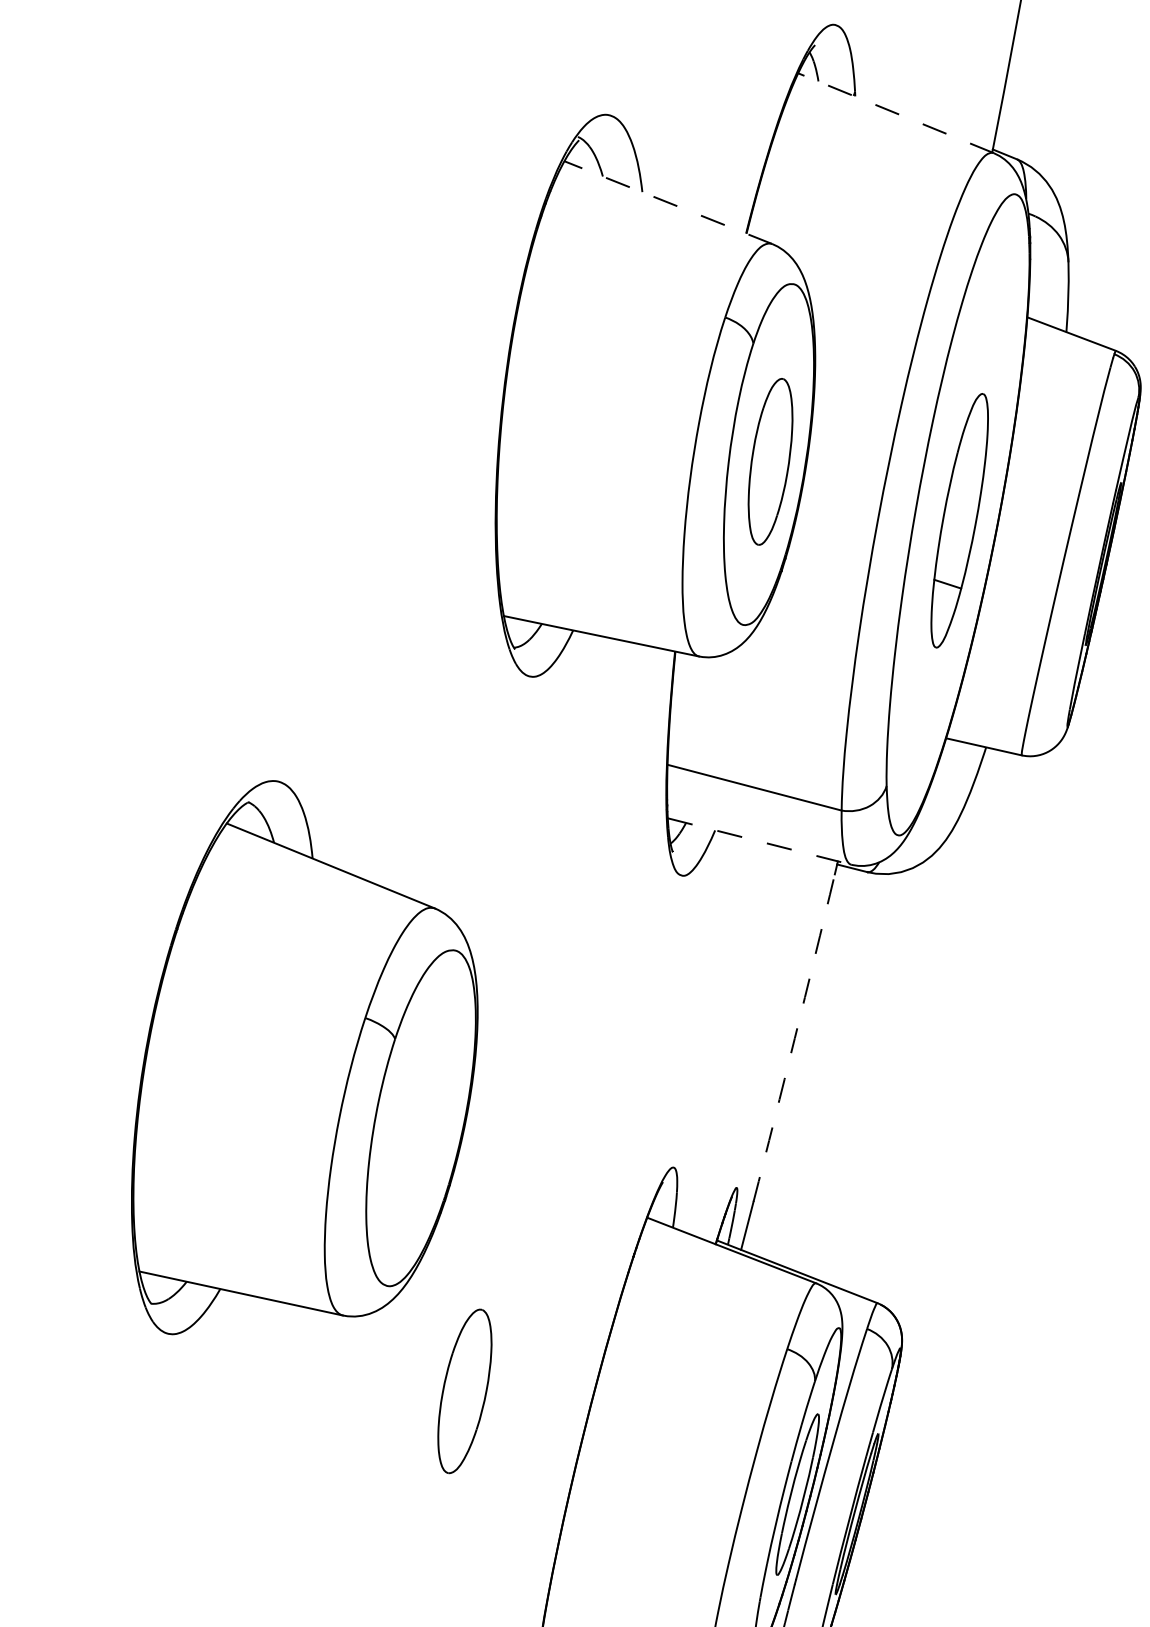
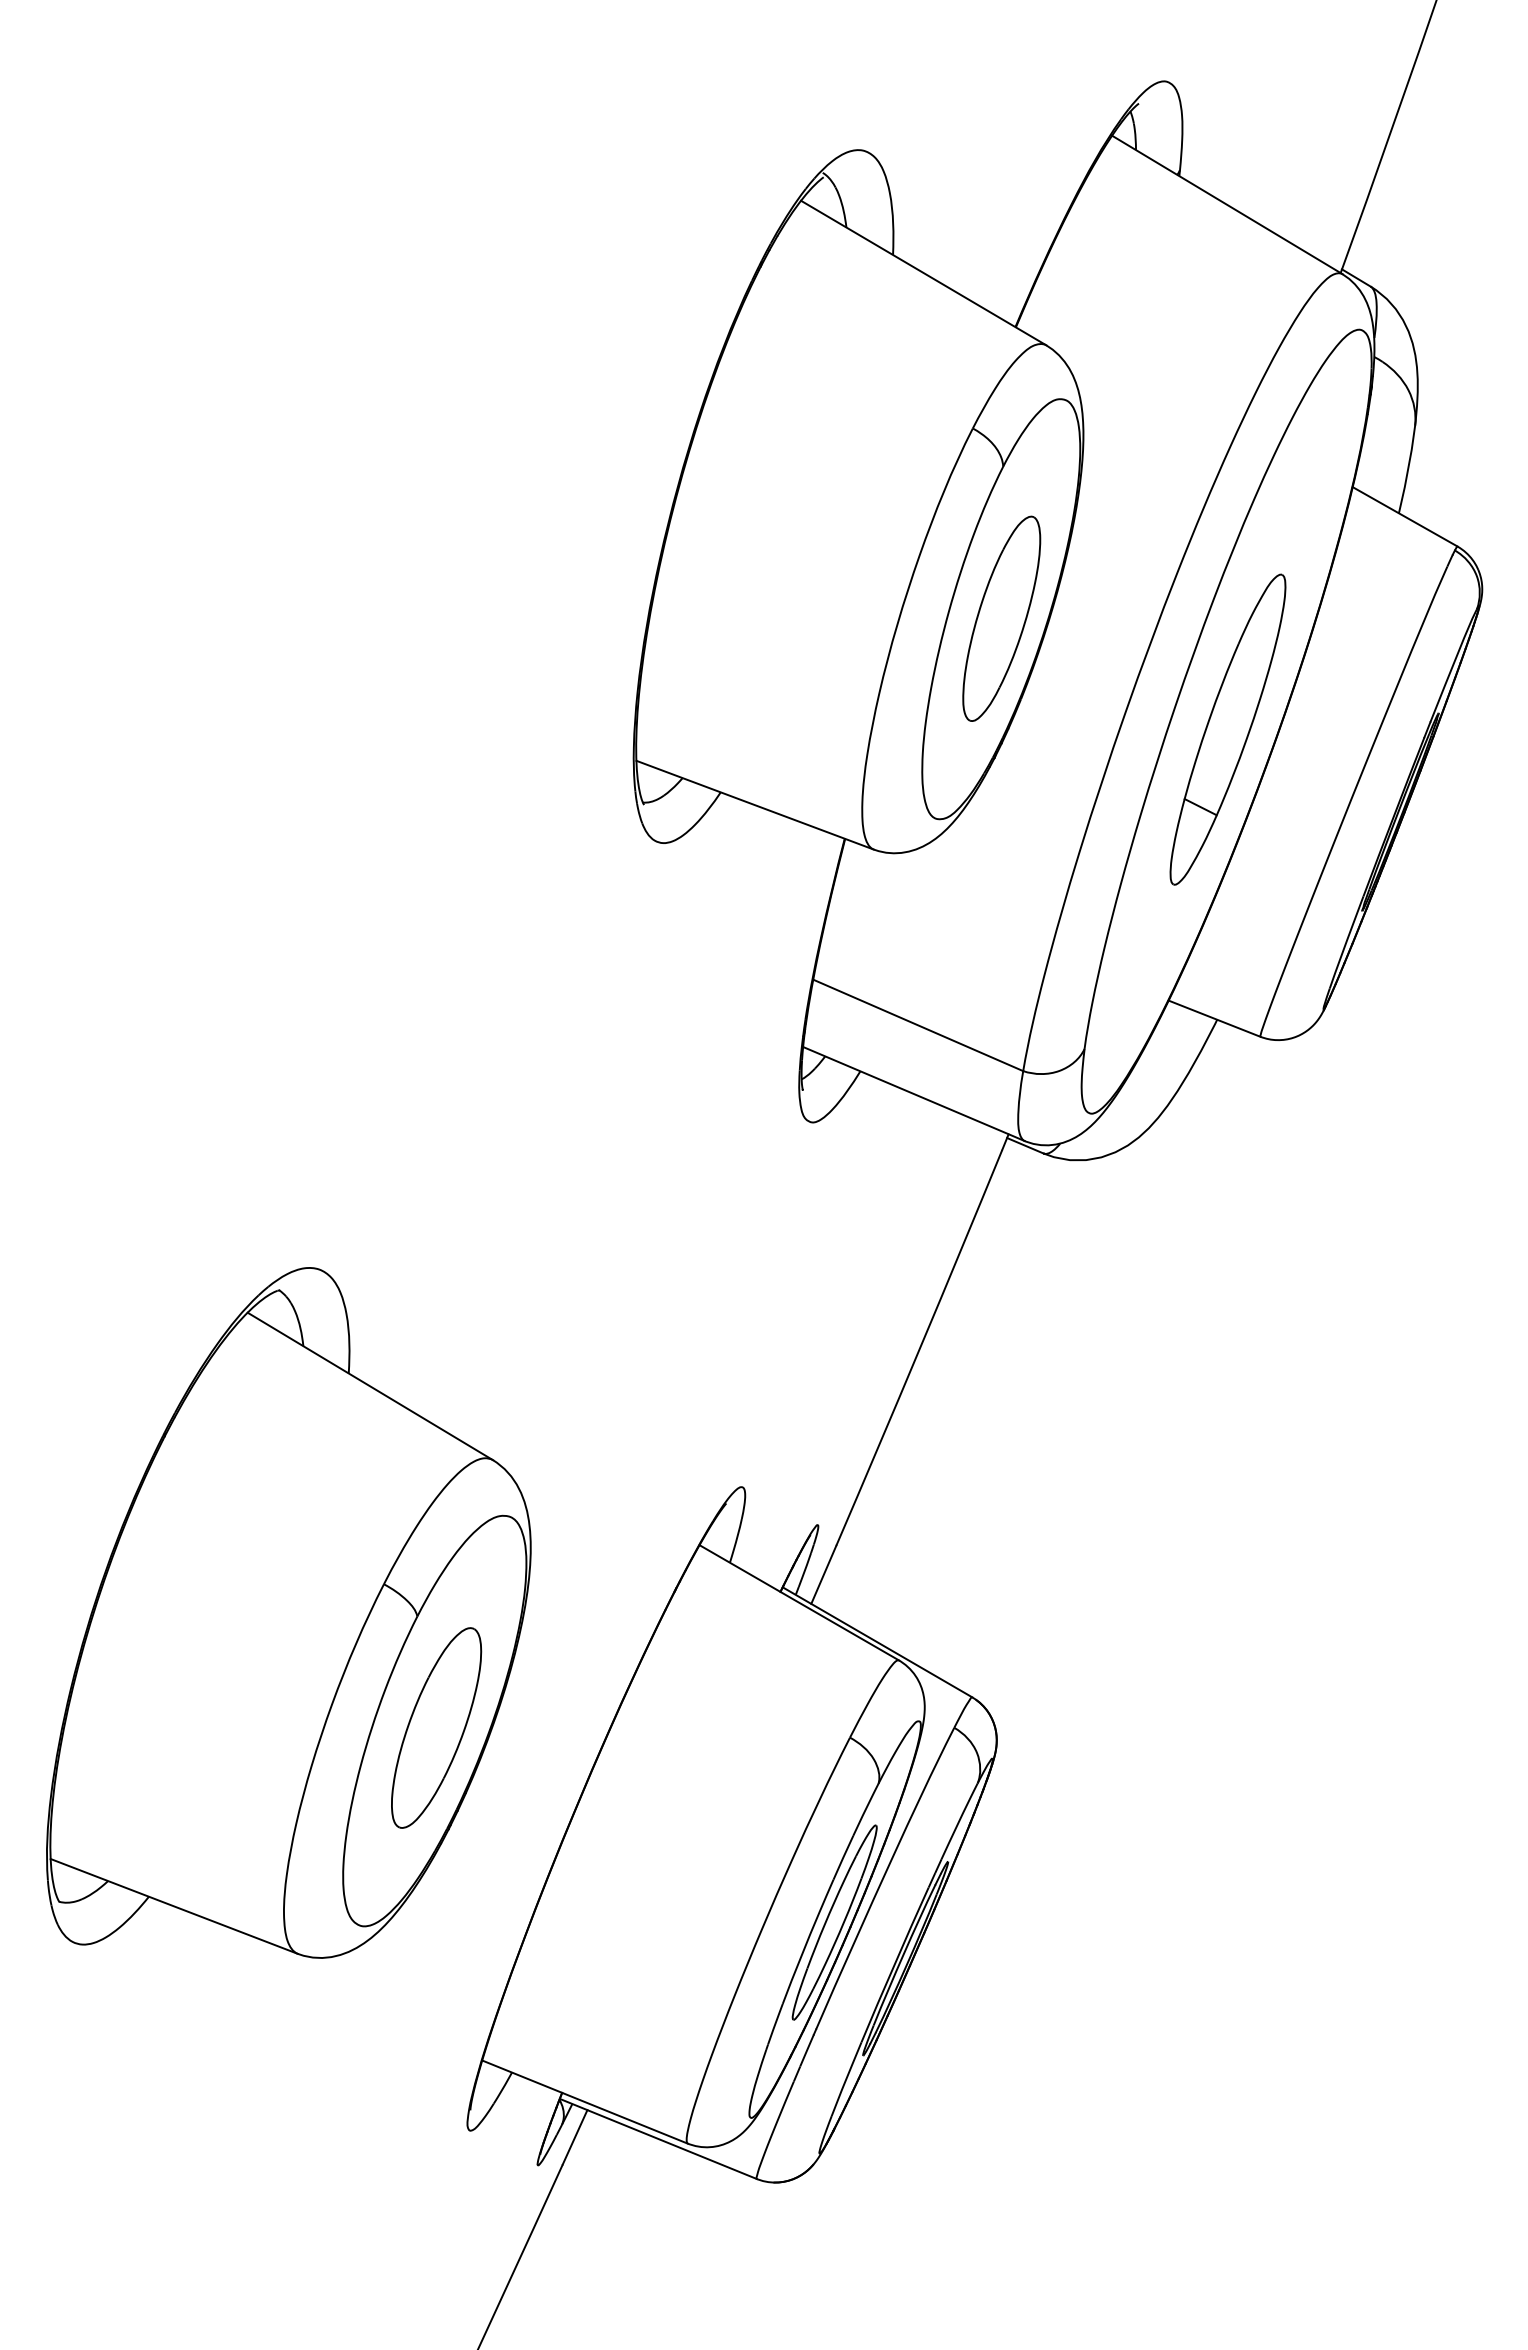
line: (895, 112) -> (1226, 204), dashed -> solid
line: (668, 202) -> (923, 272), dashed -> solid
line: (760, 841) -> (914, 1094), dashed -> solid
arc: (795, 1038) -> (920, 1348), dashed -> solid
part: (294, 1051) -> (288, 1612), moved

